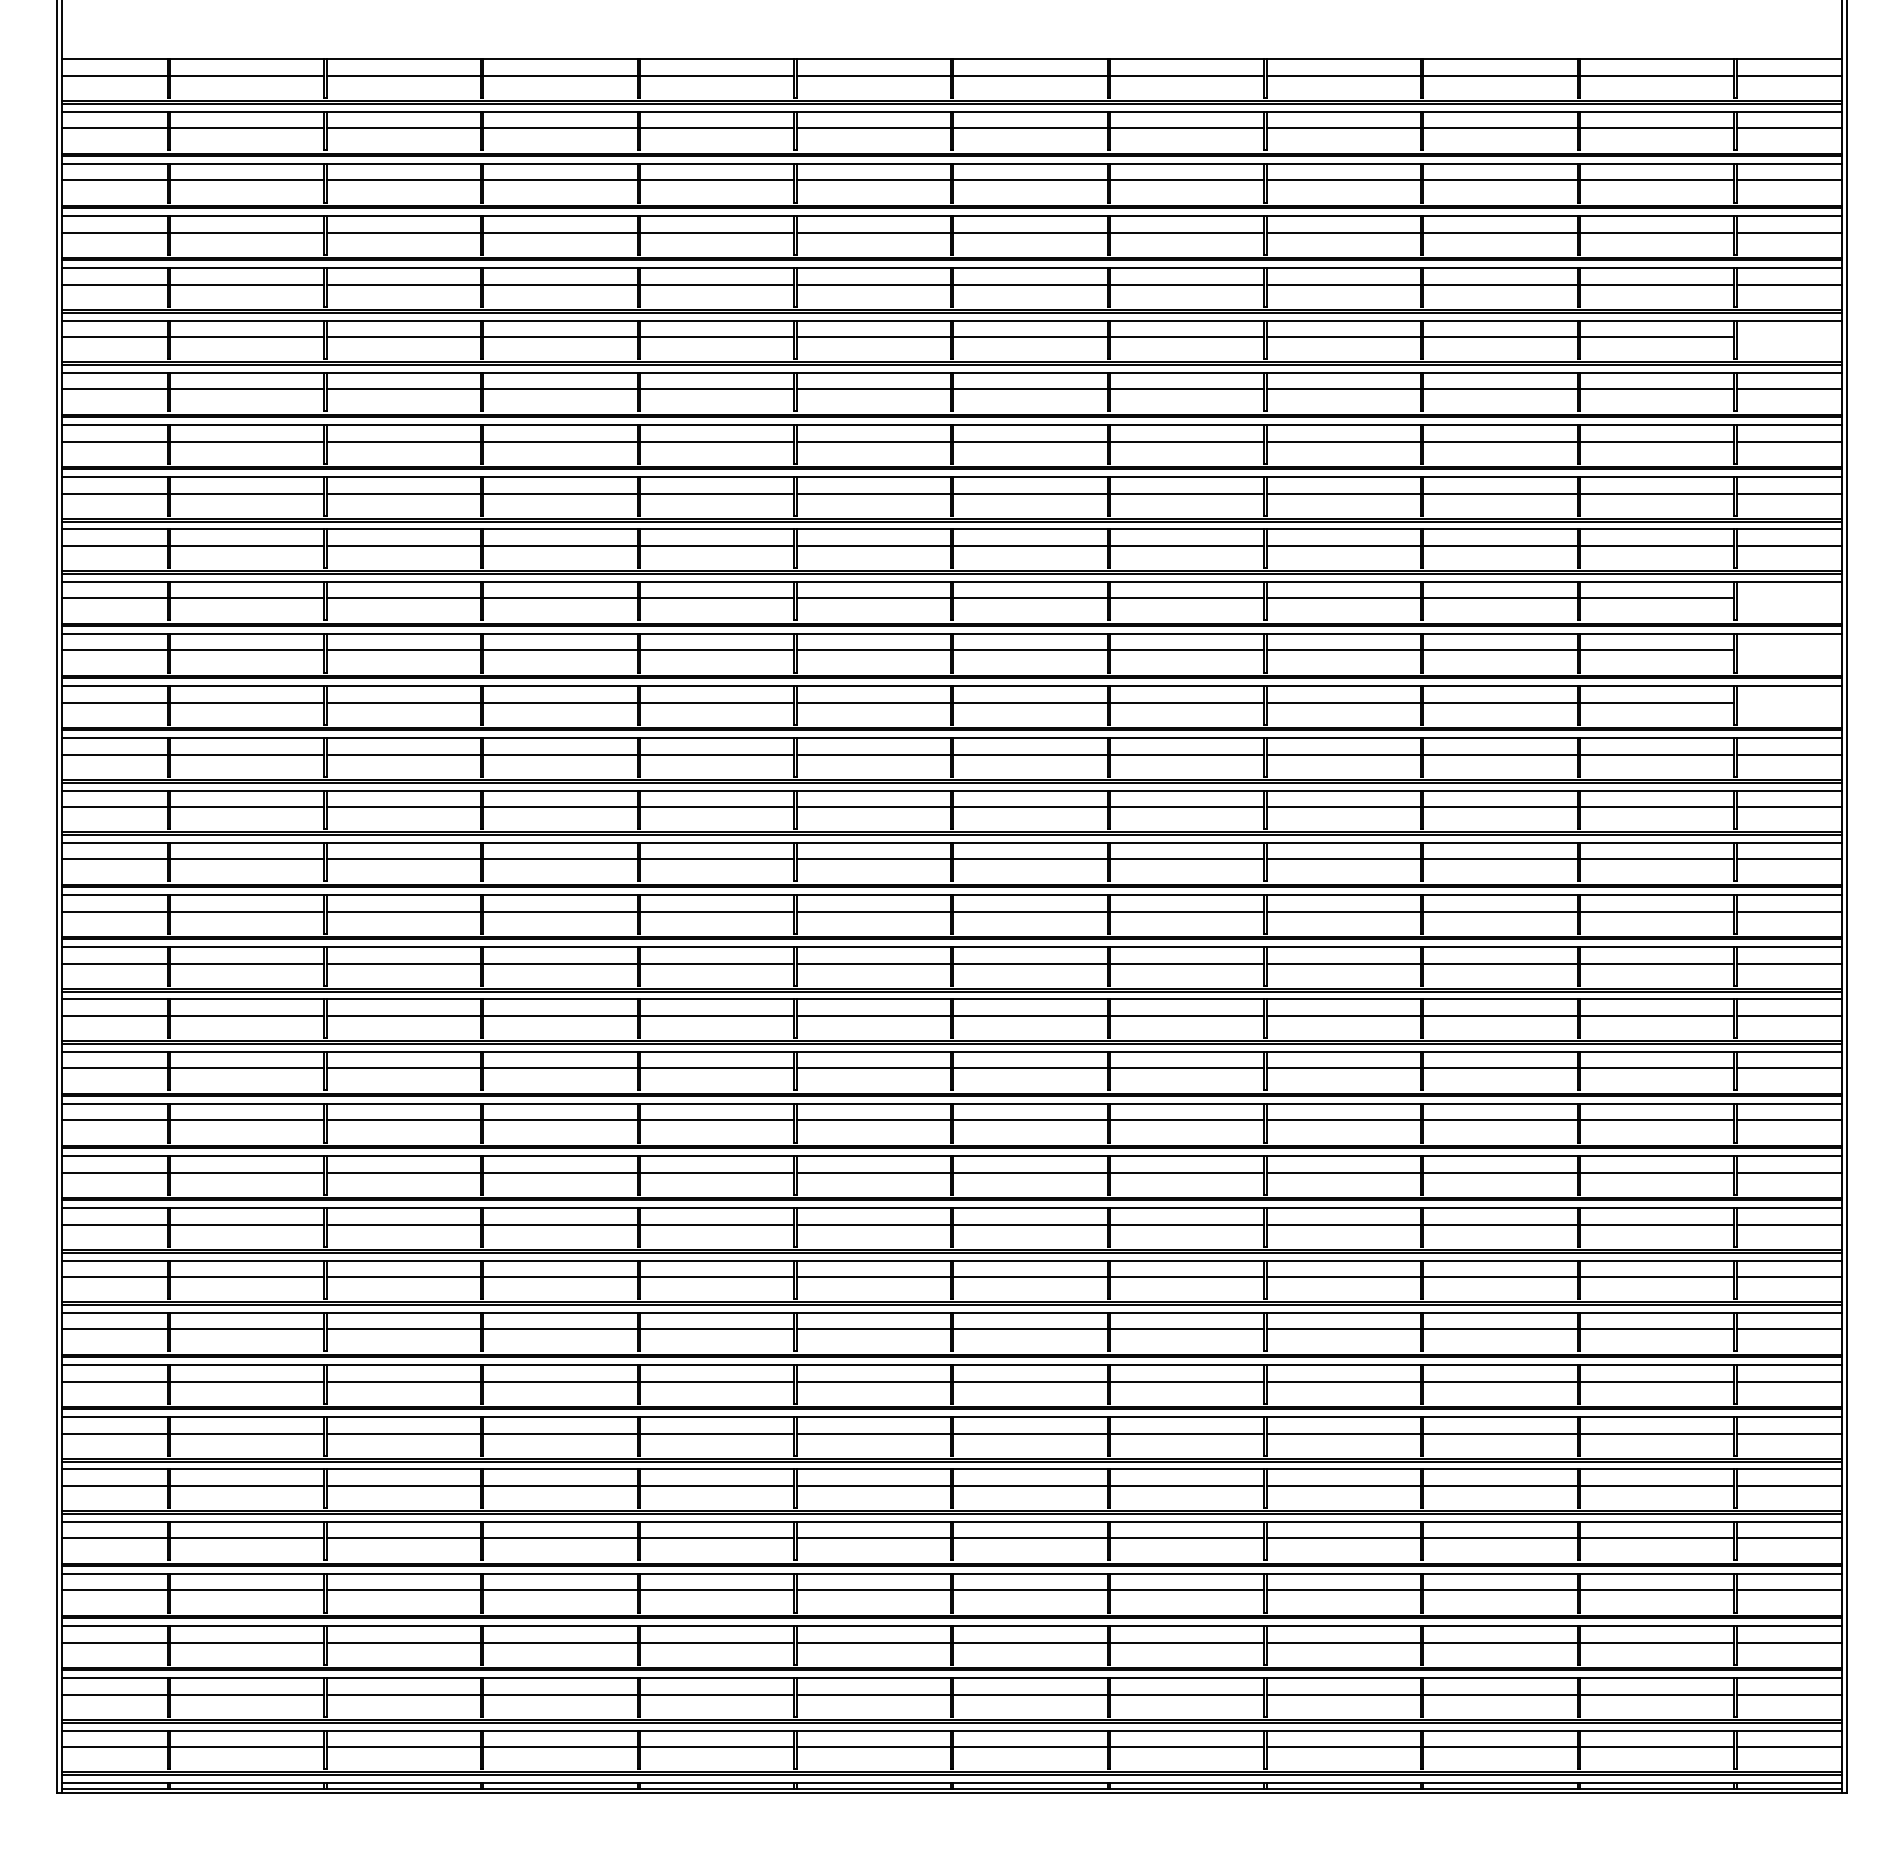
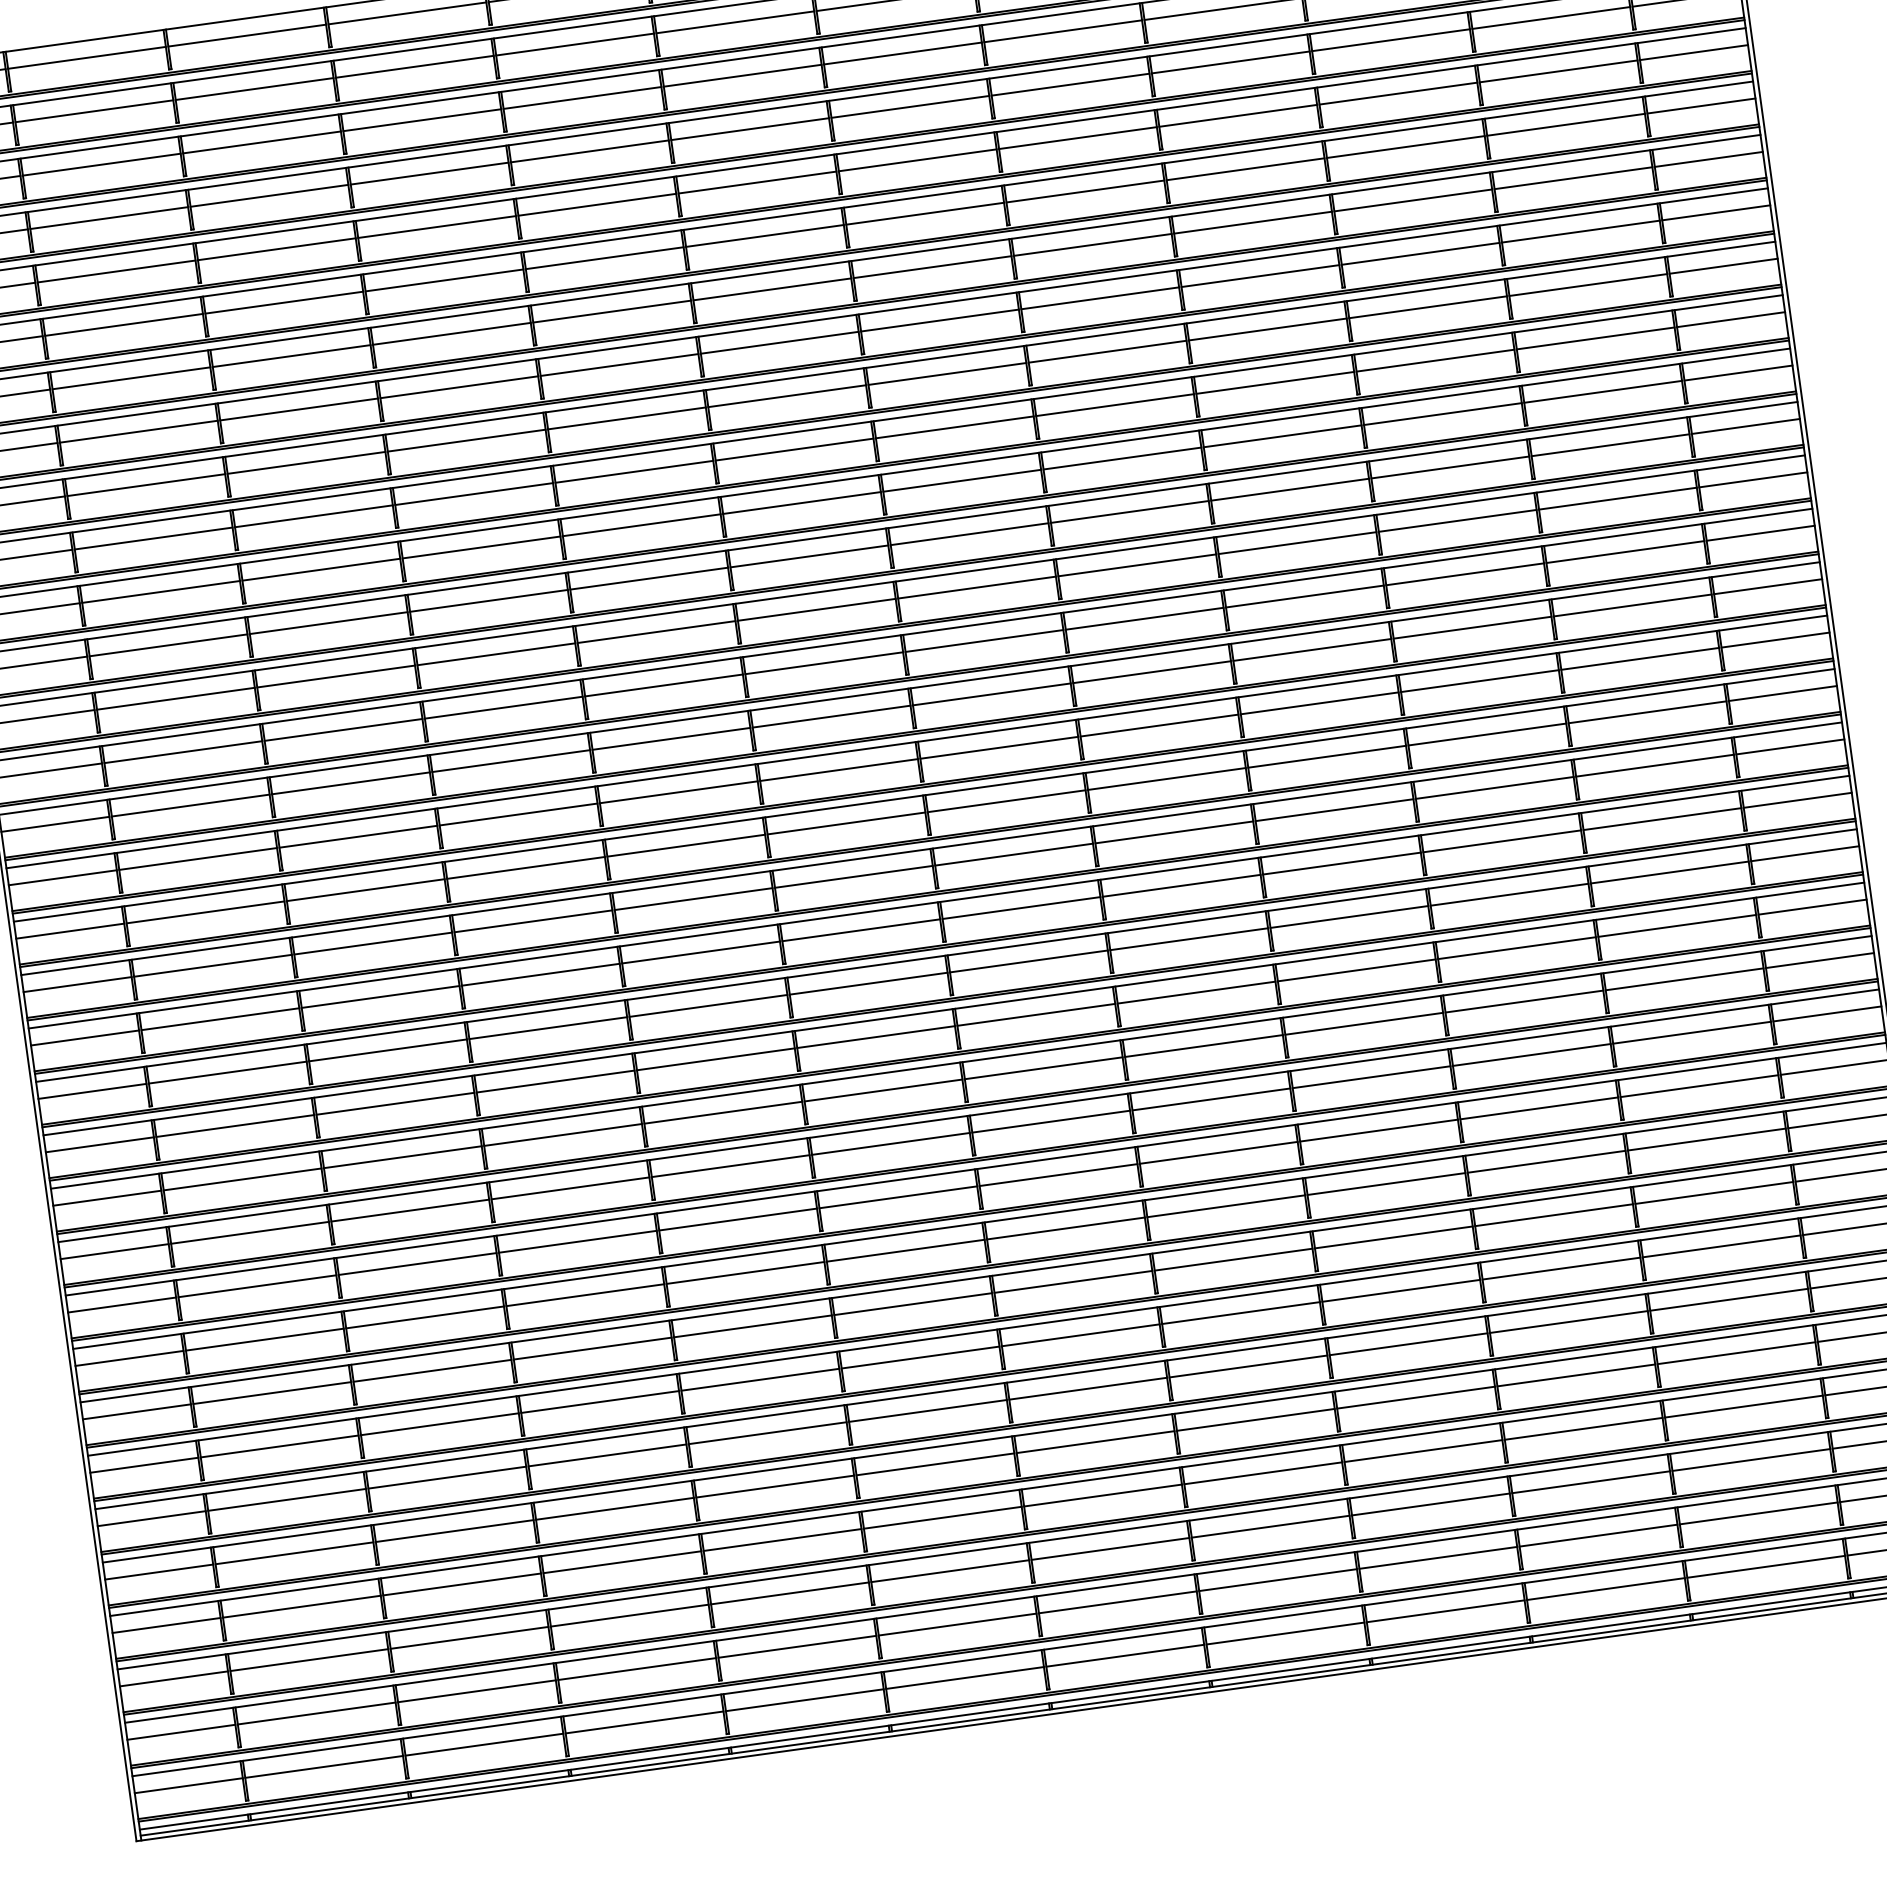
line: (1789, 337) -> (1701, 106), added
line: (1789, 598) -> (1738, 373), added
line: (1789, 650) -> (1746, 426), added
line: (1789, 702) -> (1753, 479), added

